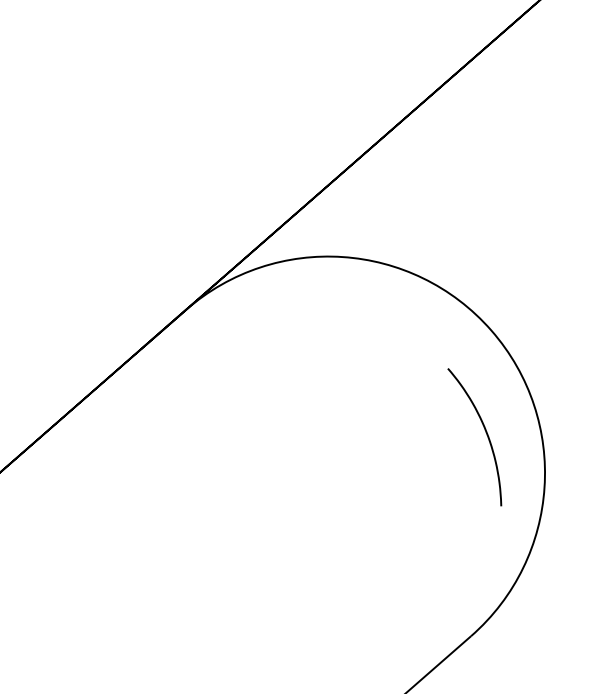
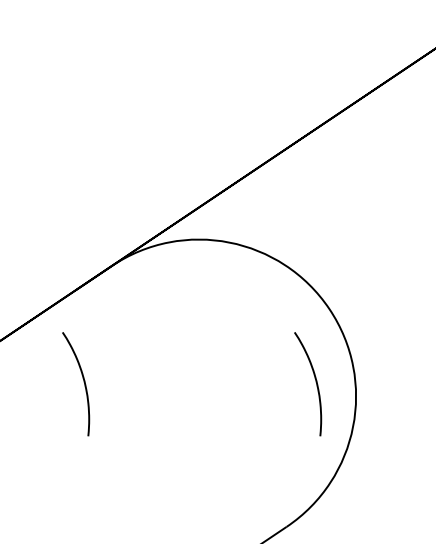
curve: (167, 474) -> (83, 382), added

